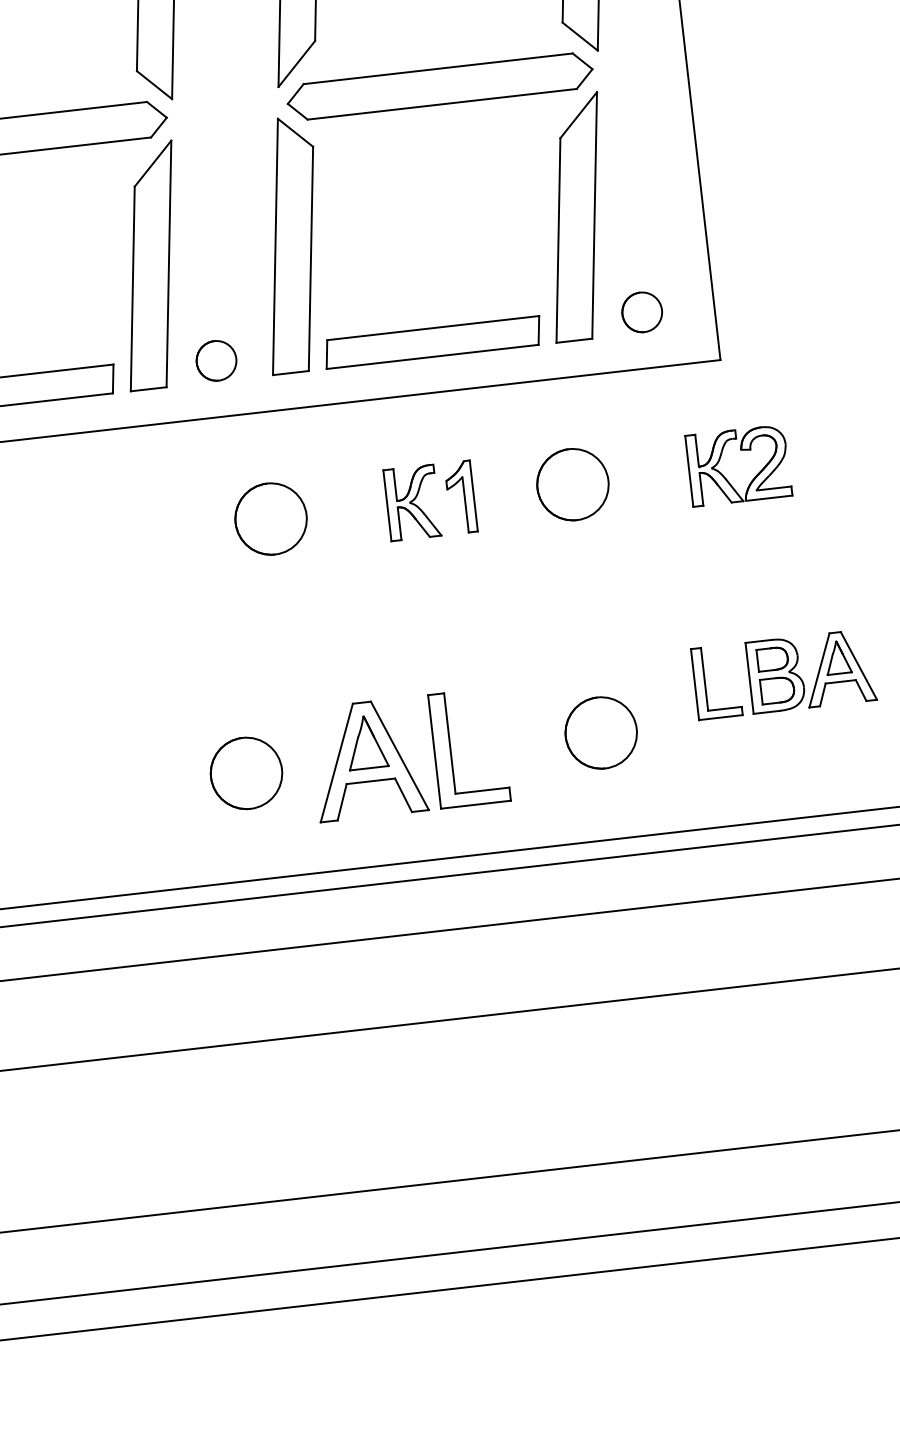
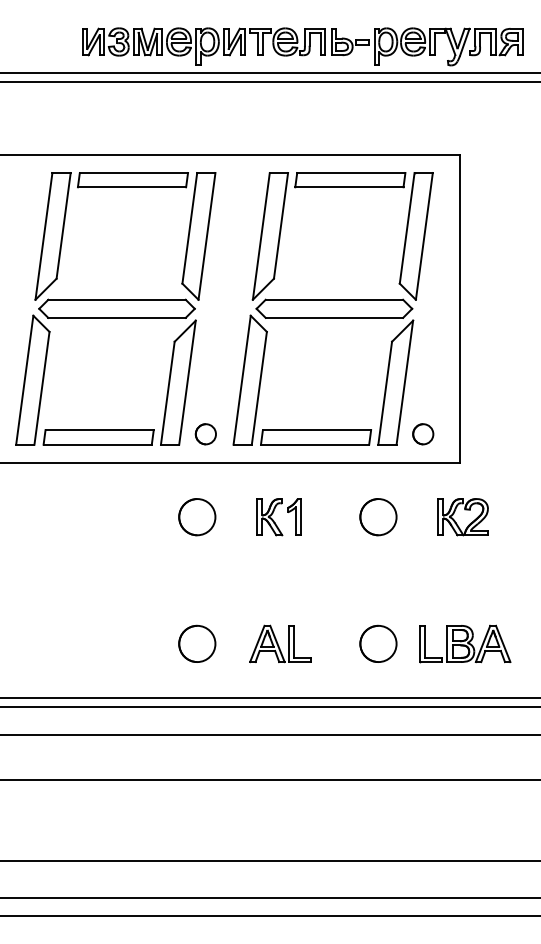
part: (430, 501) -> (278, 517), moved
circle: (271, 519) -> (197, 517), moved
part: (784, 673) -> (465, 643), moved
part: (409, 753) -> (280, 643), size x0.62

